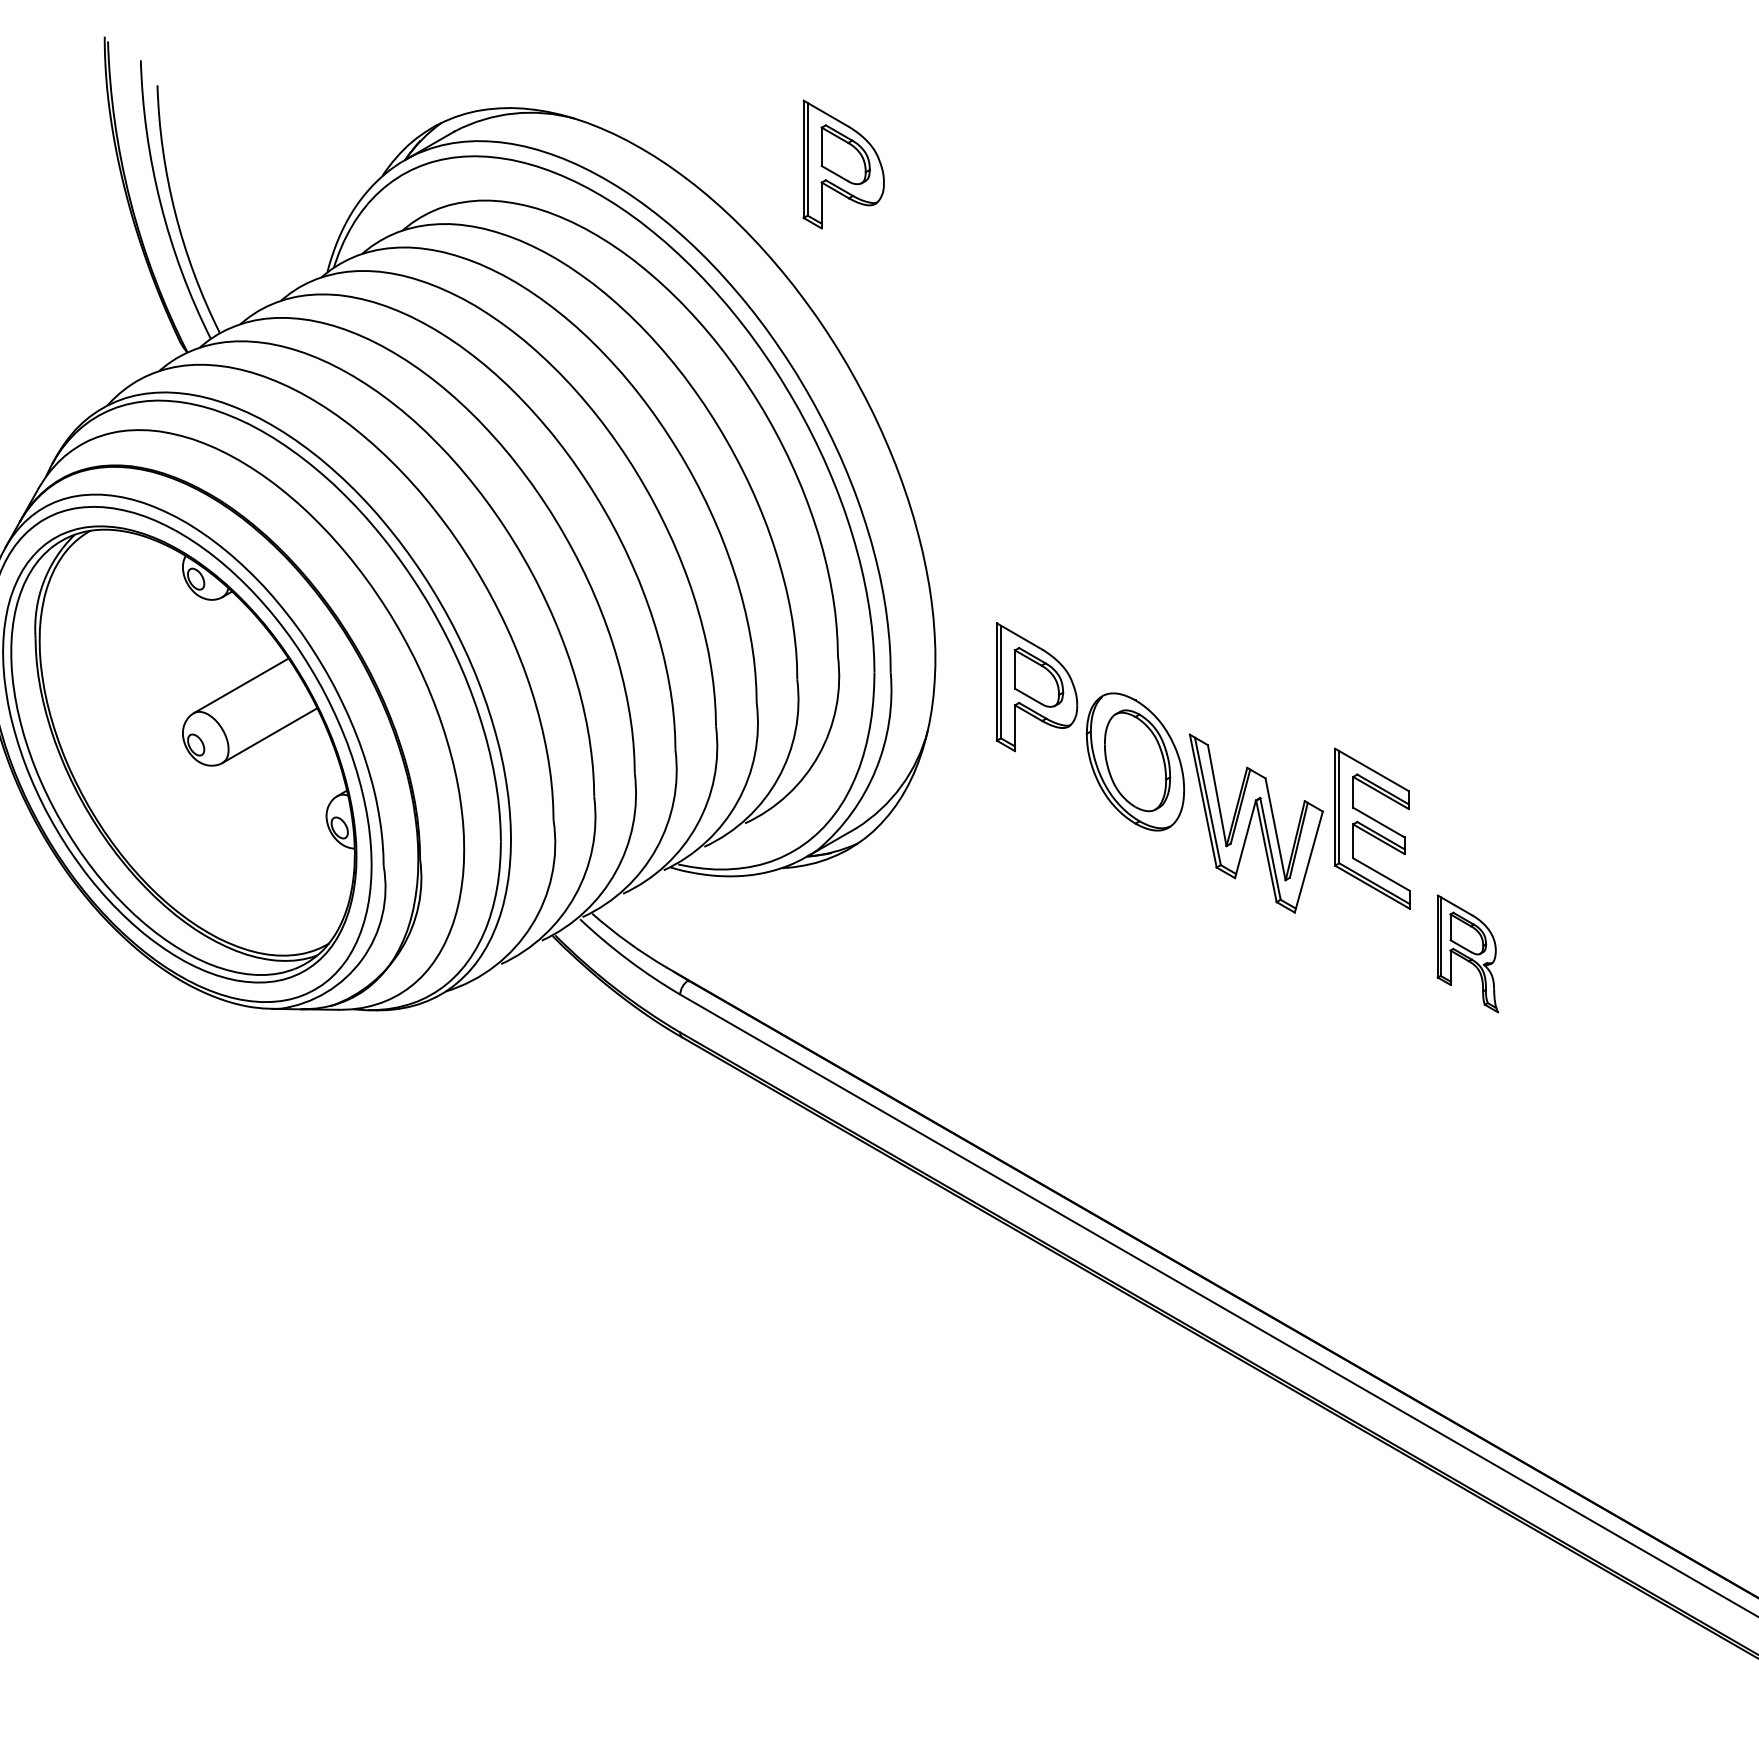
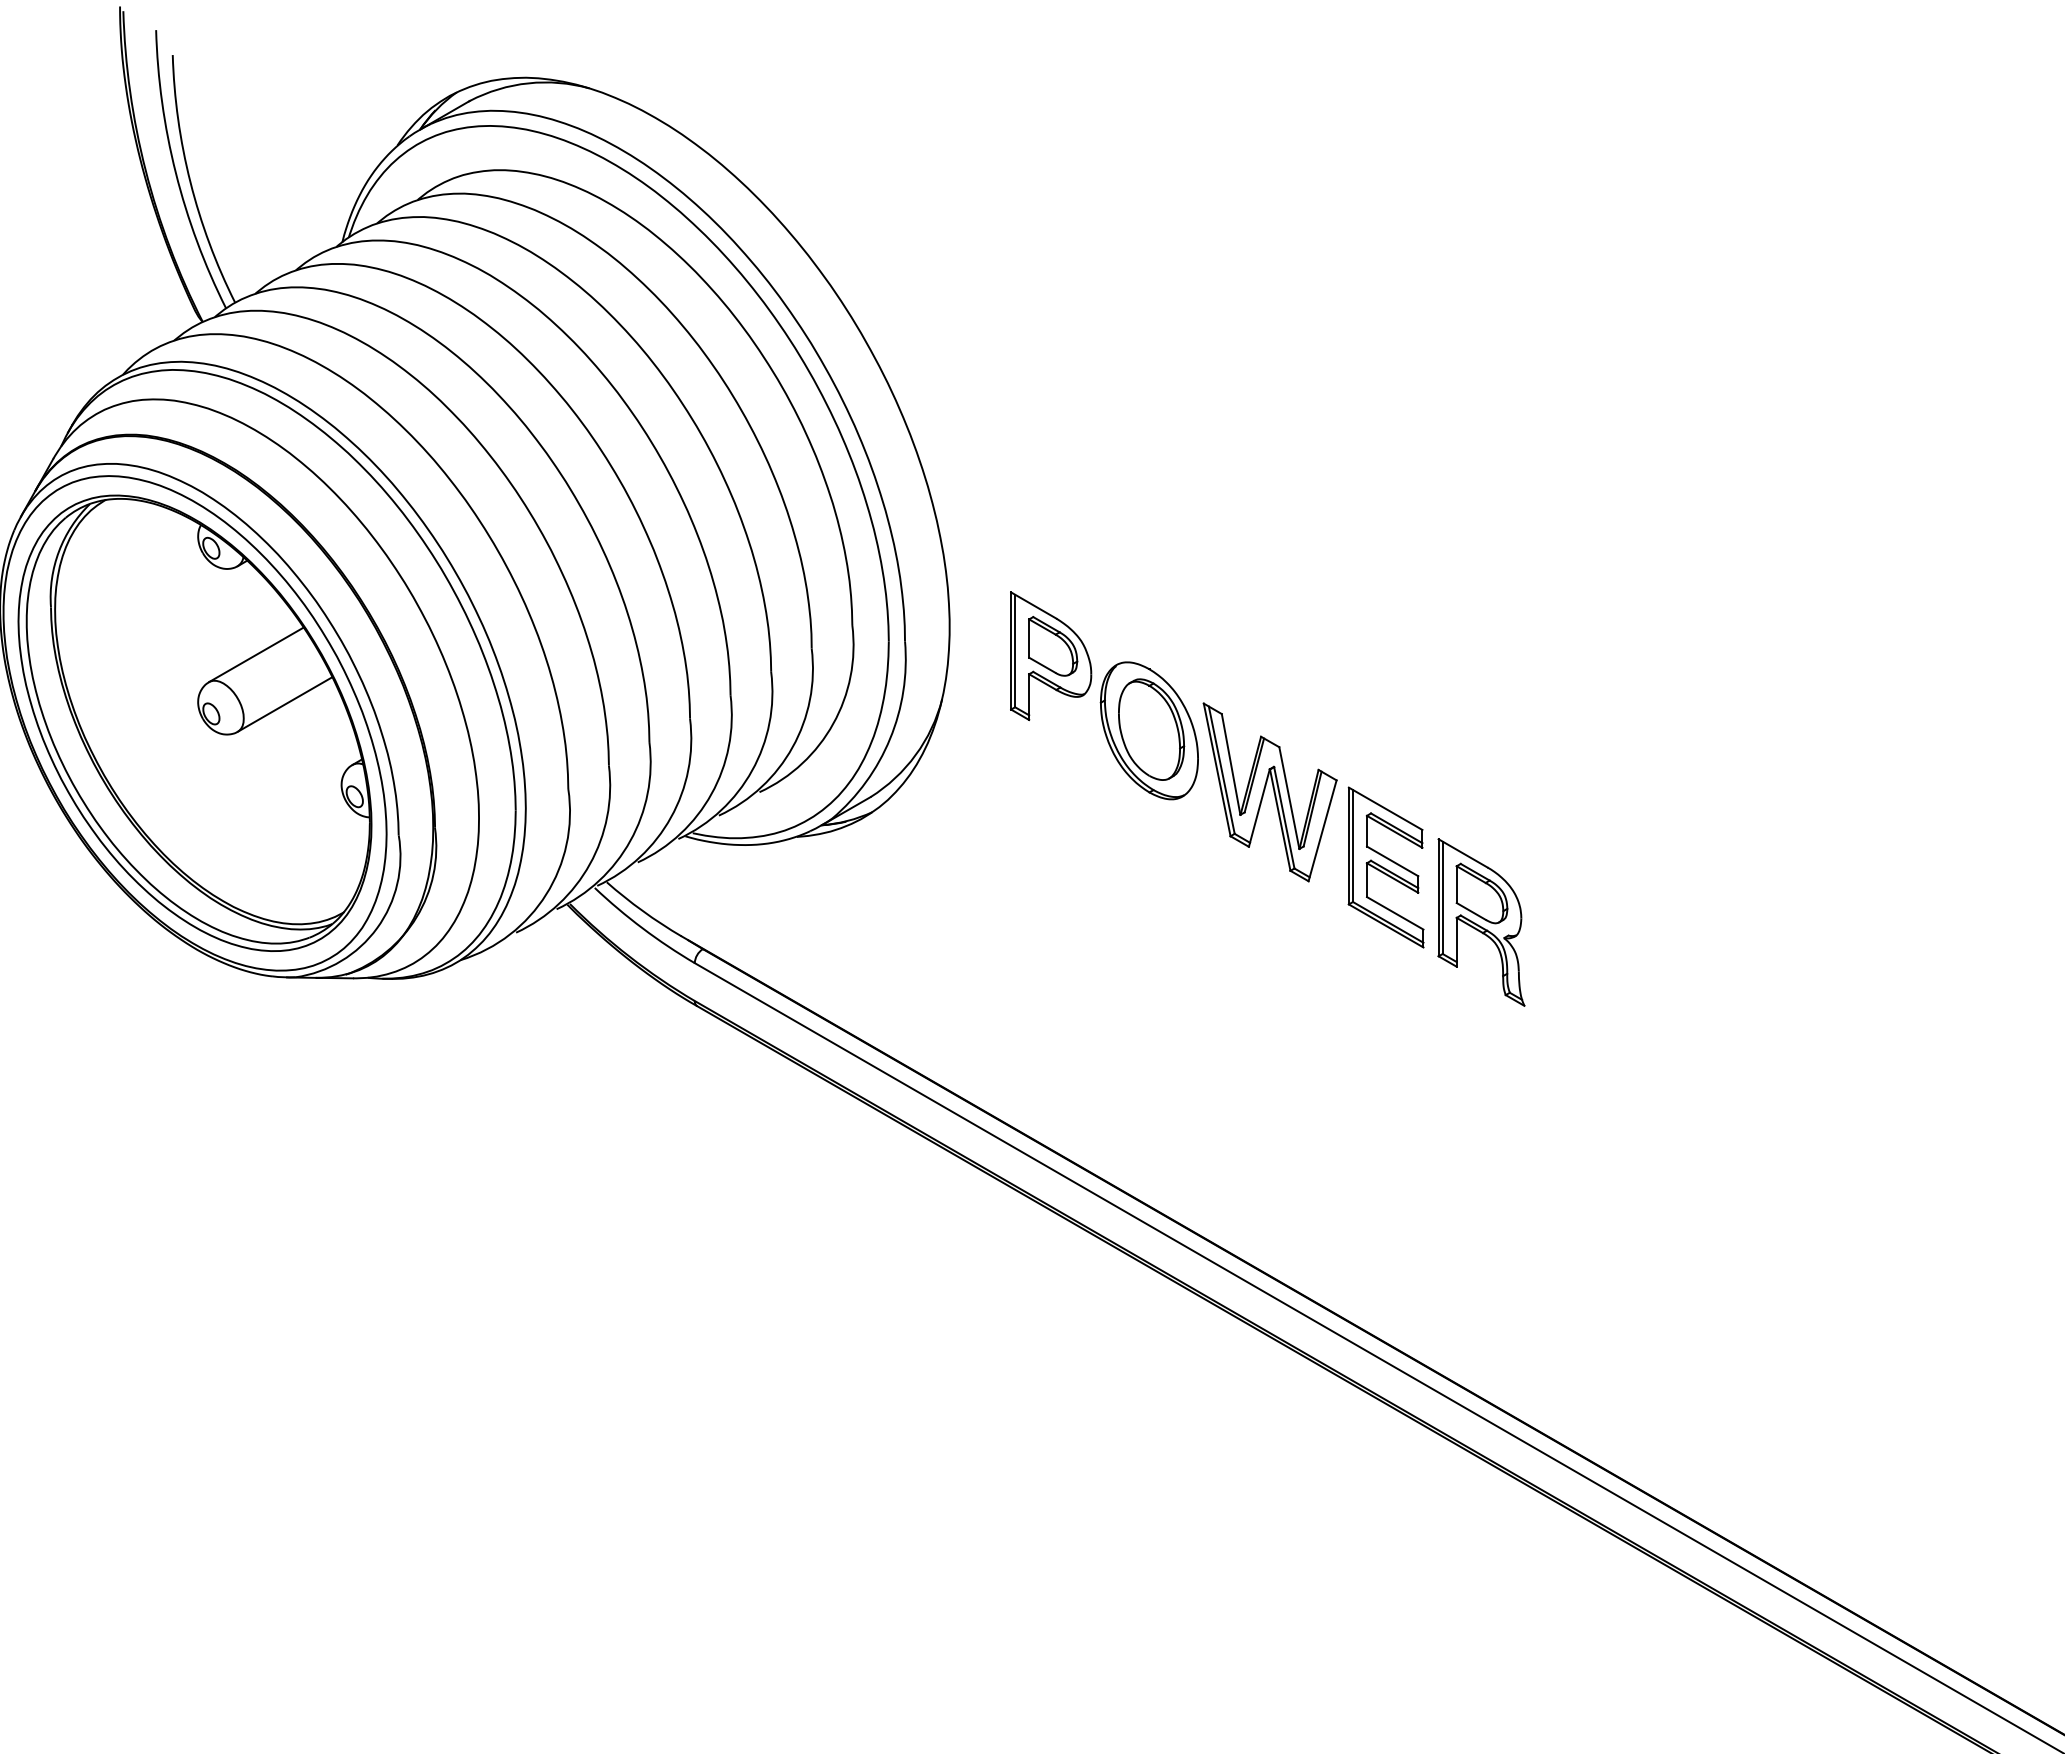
part: (844, 164) -> (858, 134), removed
part: (1371, 828) -> (1385, 867), moved
part: (1467, 953) -> (1481, 922), size x1.43

